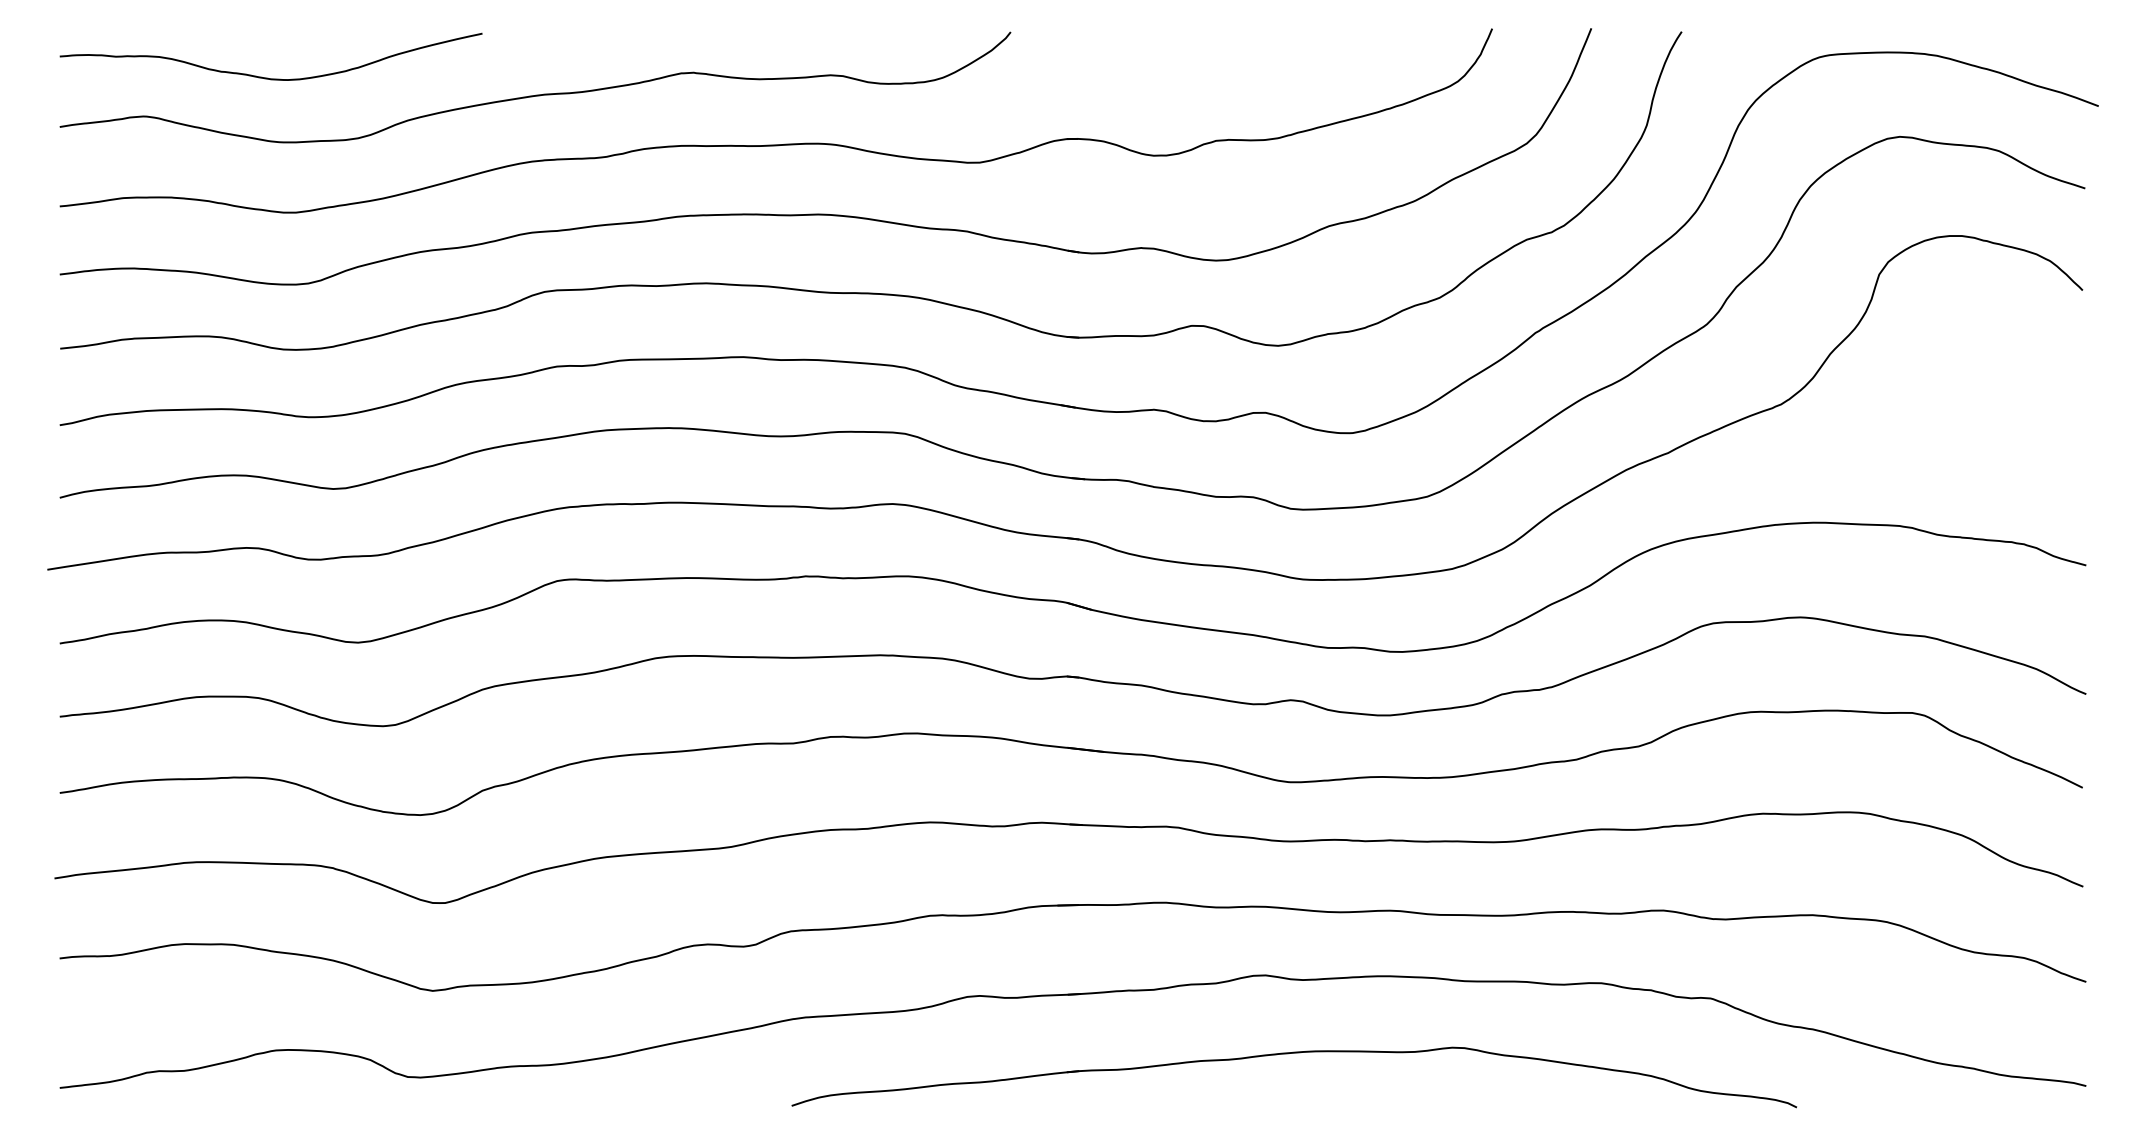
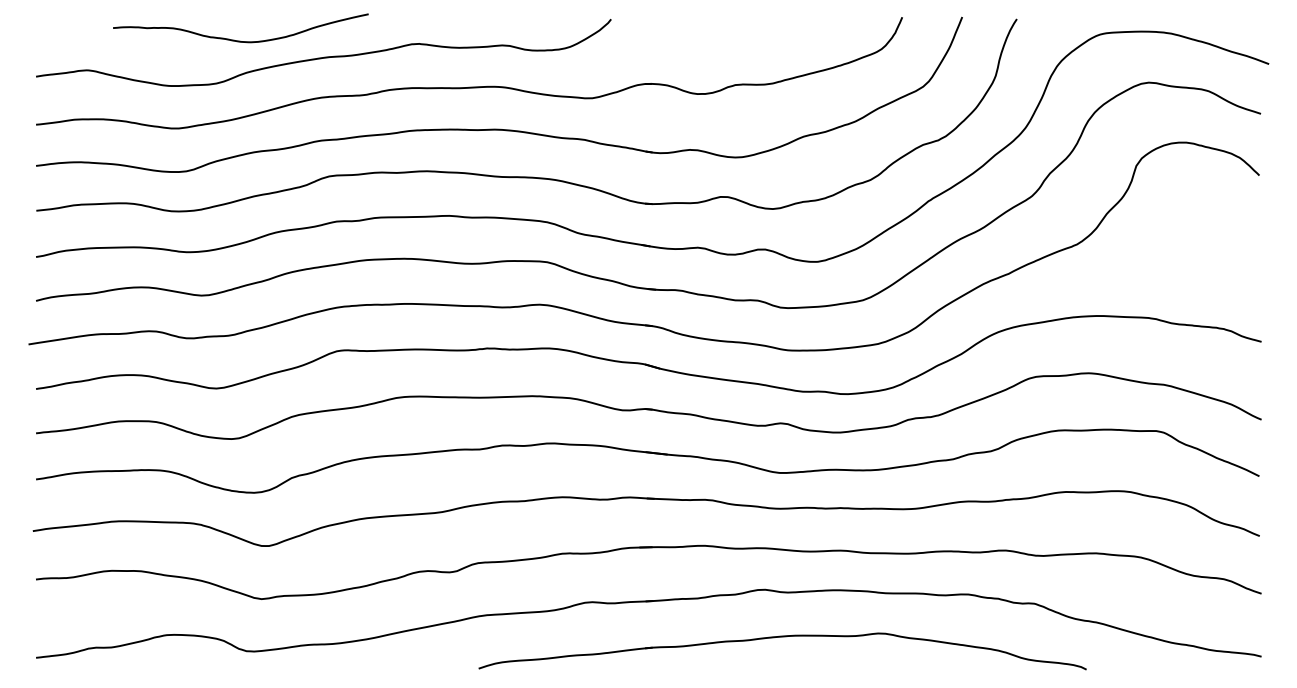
curve: (270, 77) -> (240, 40), moved

